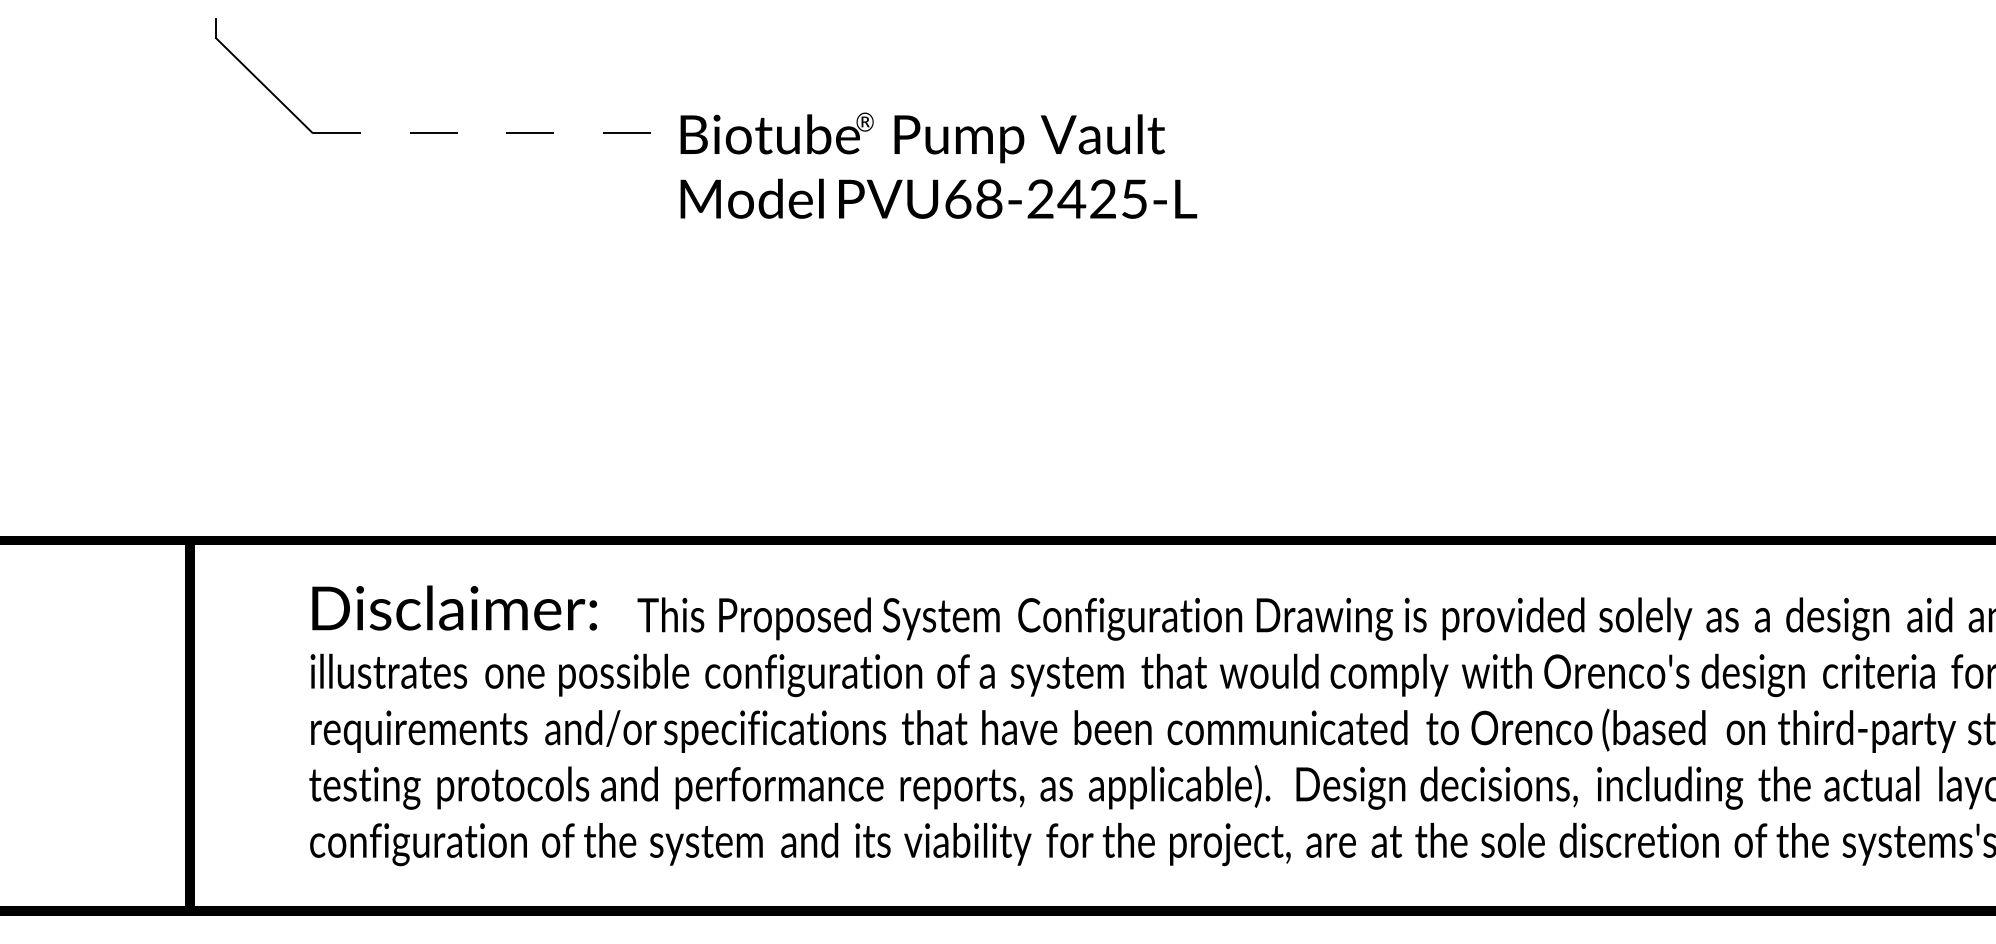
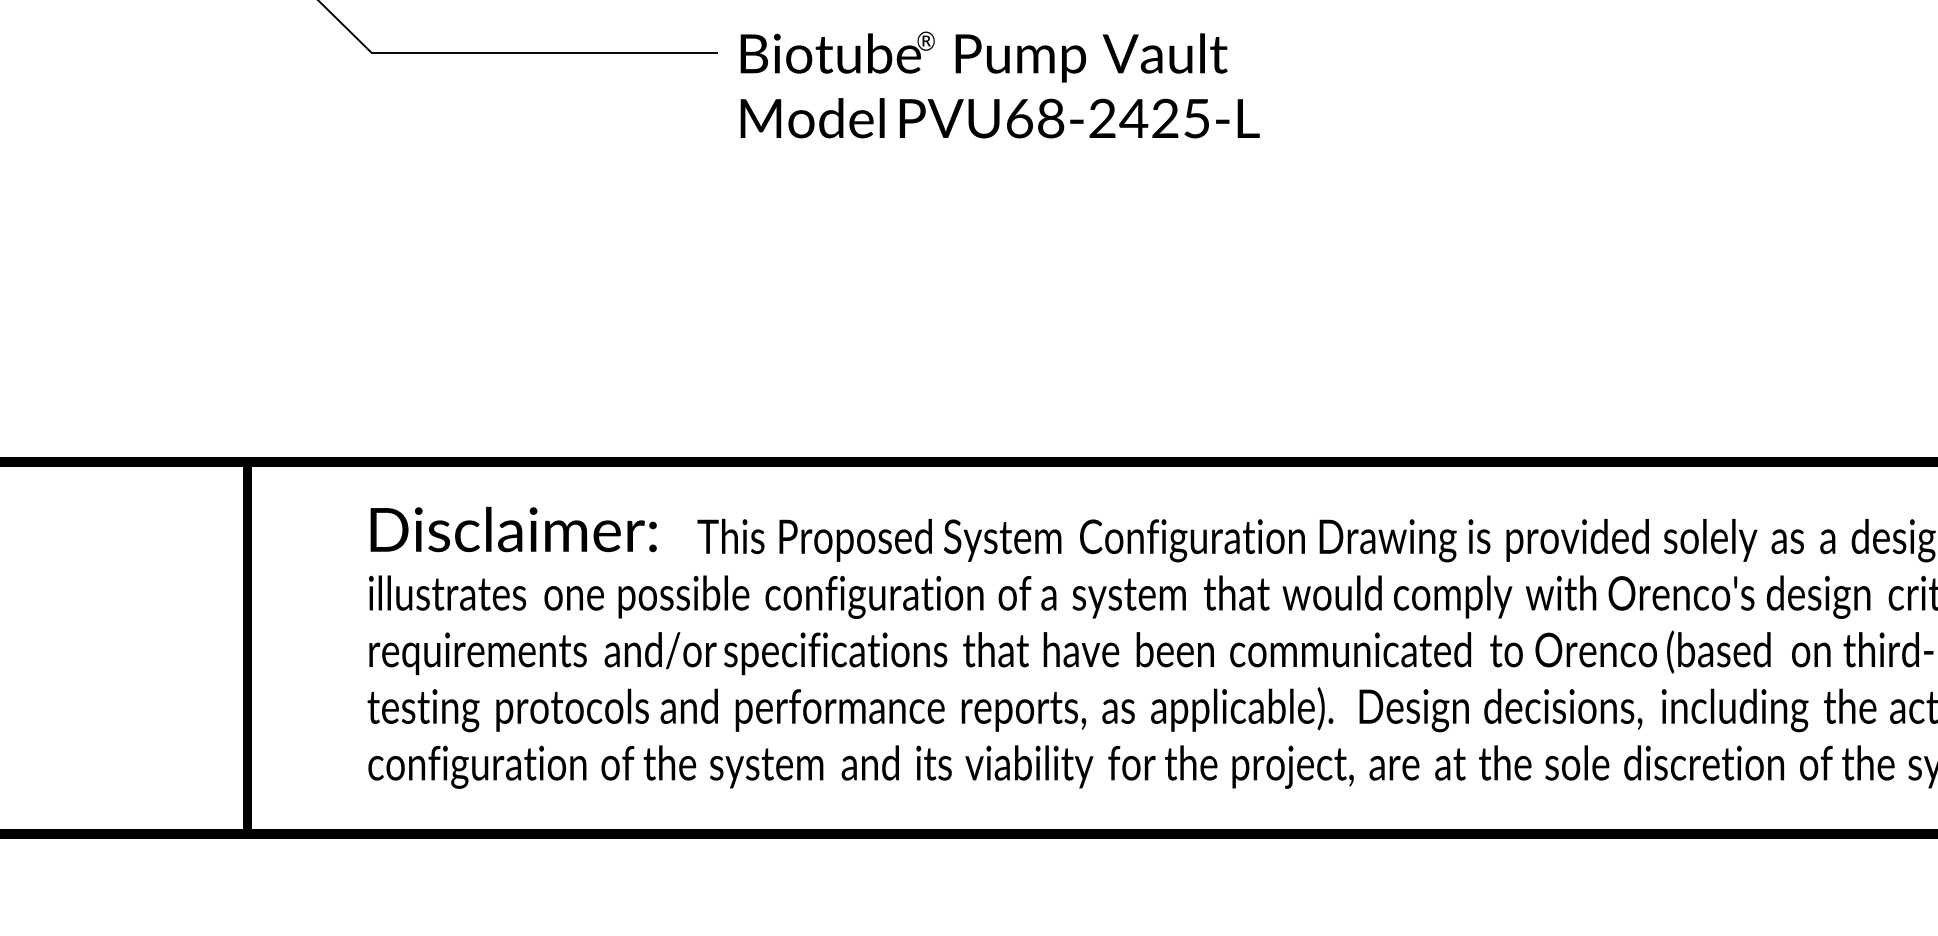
line: (485, 133) -> (544, 52), dashed -> solid

